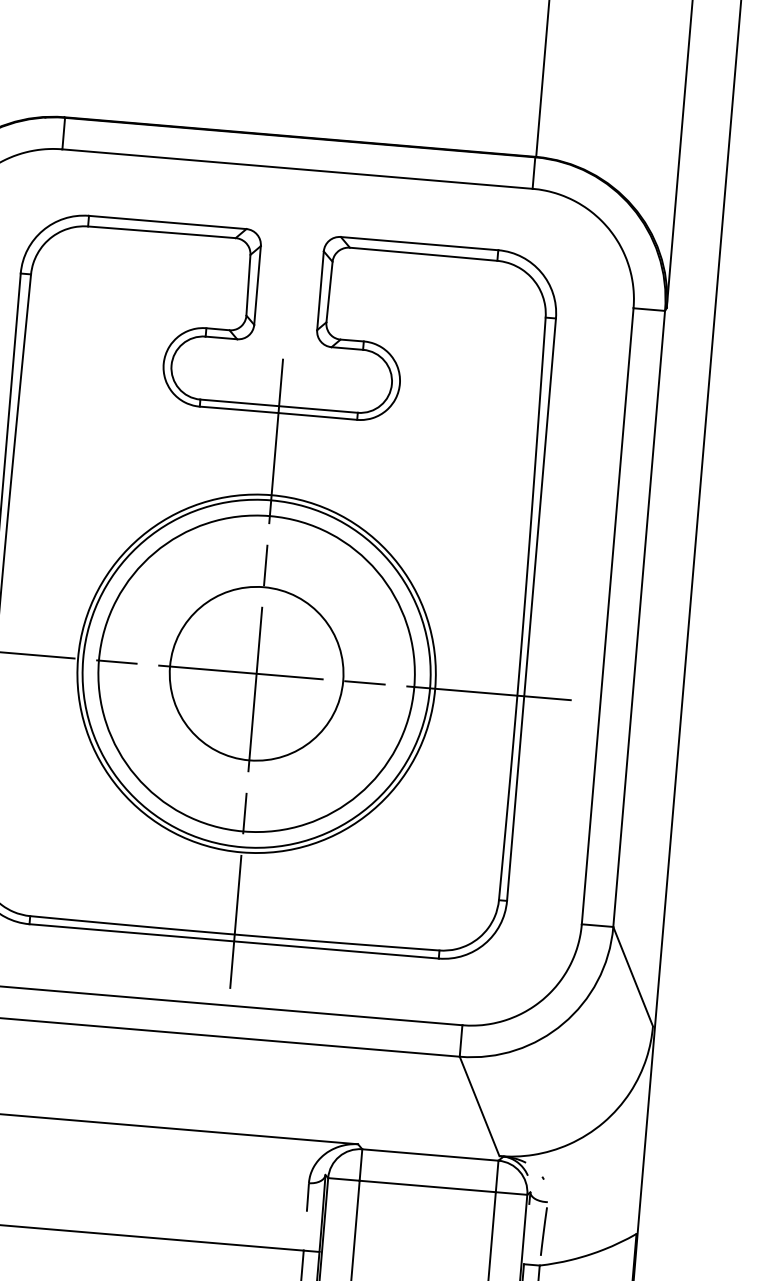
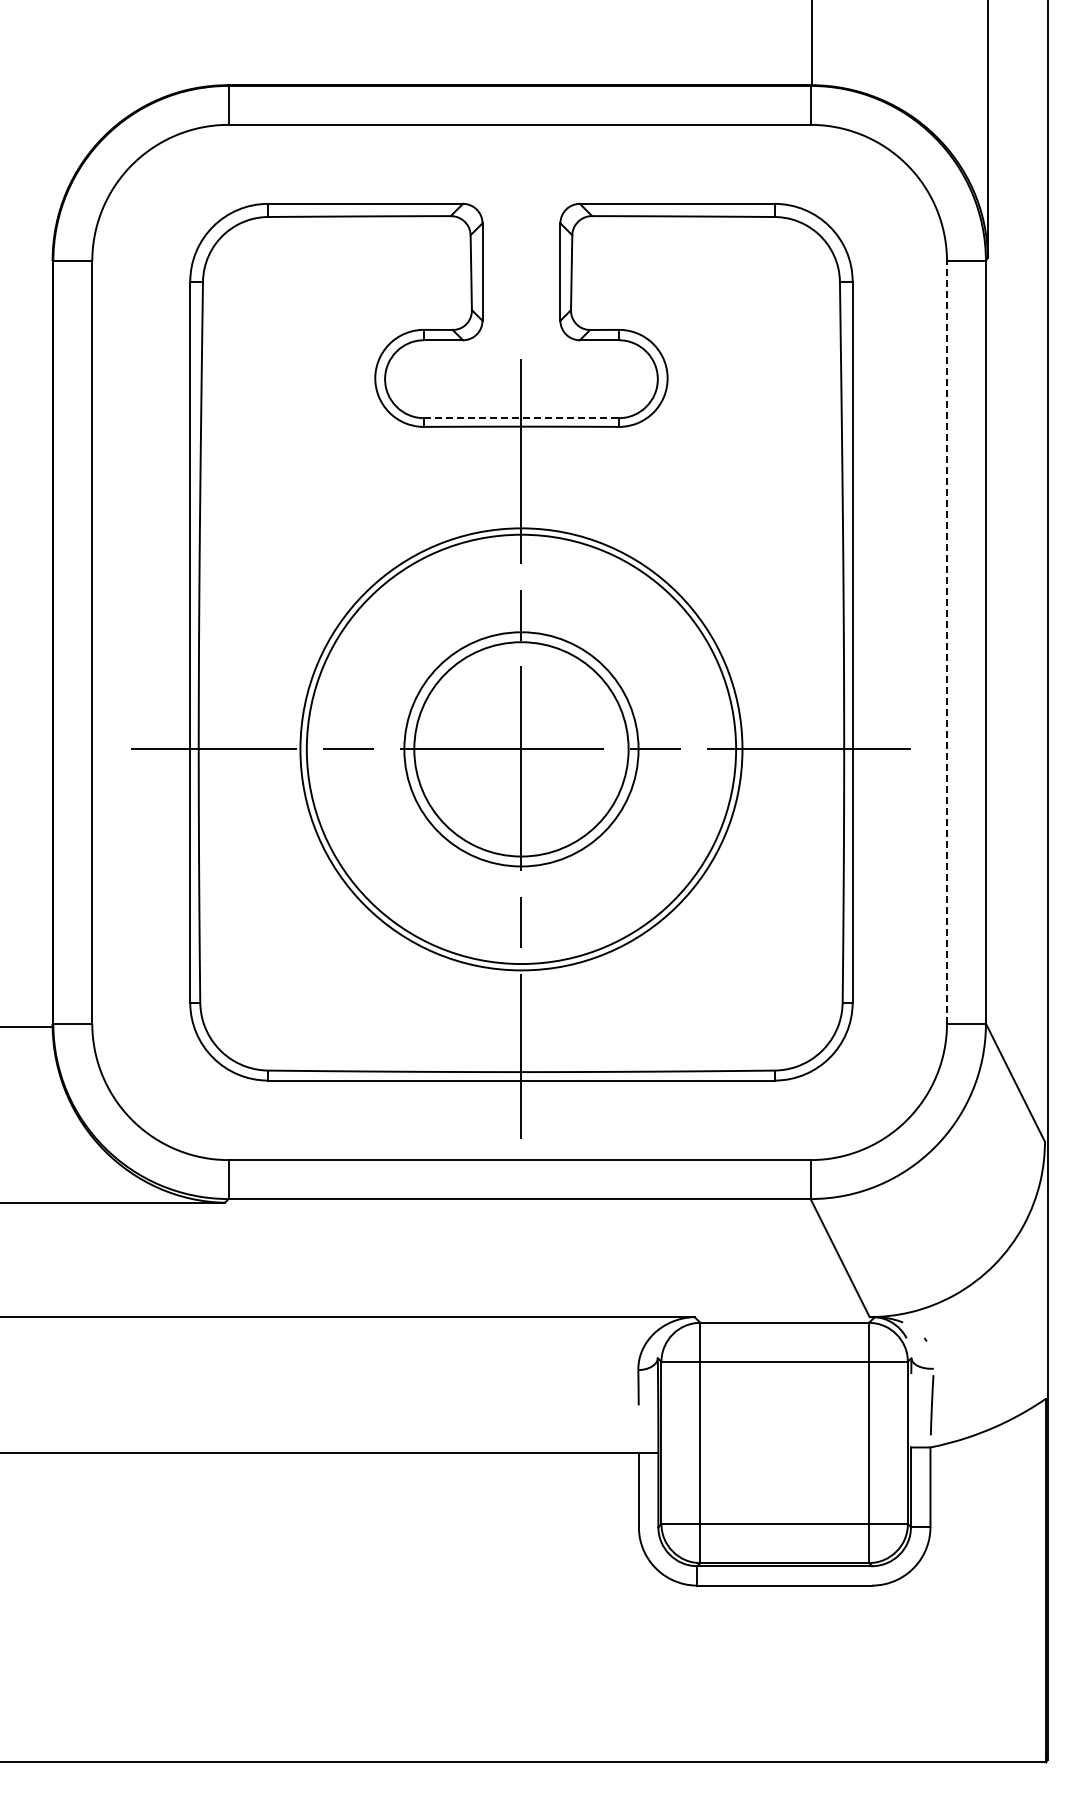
line: (279, 406) -> (521, 418), solid -> dashed
line: (607, 615) -> (946, 641), solid -> dashed
circle: (256, 673) -> (521, 749), size x0.6

